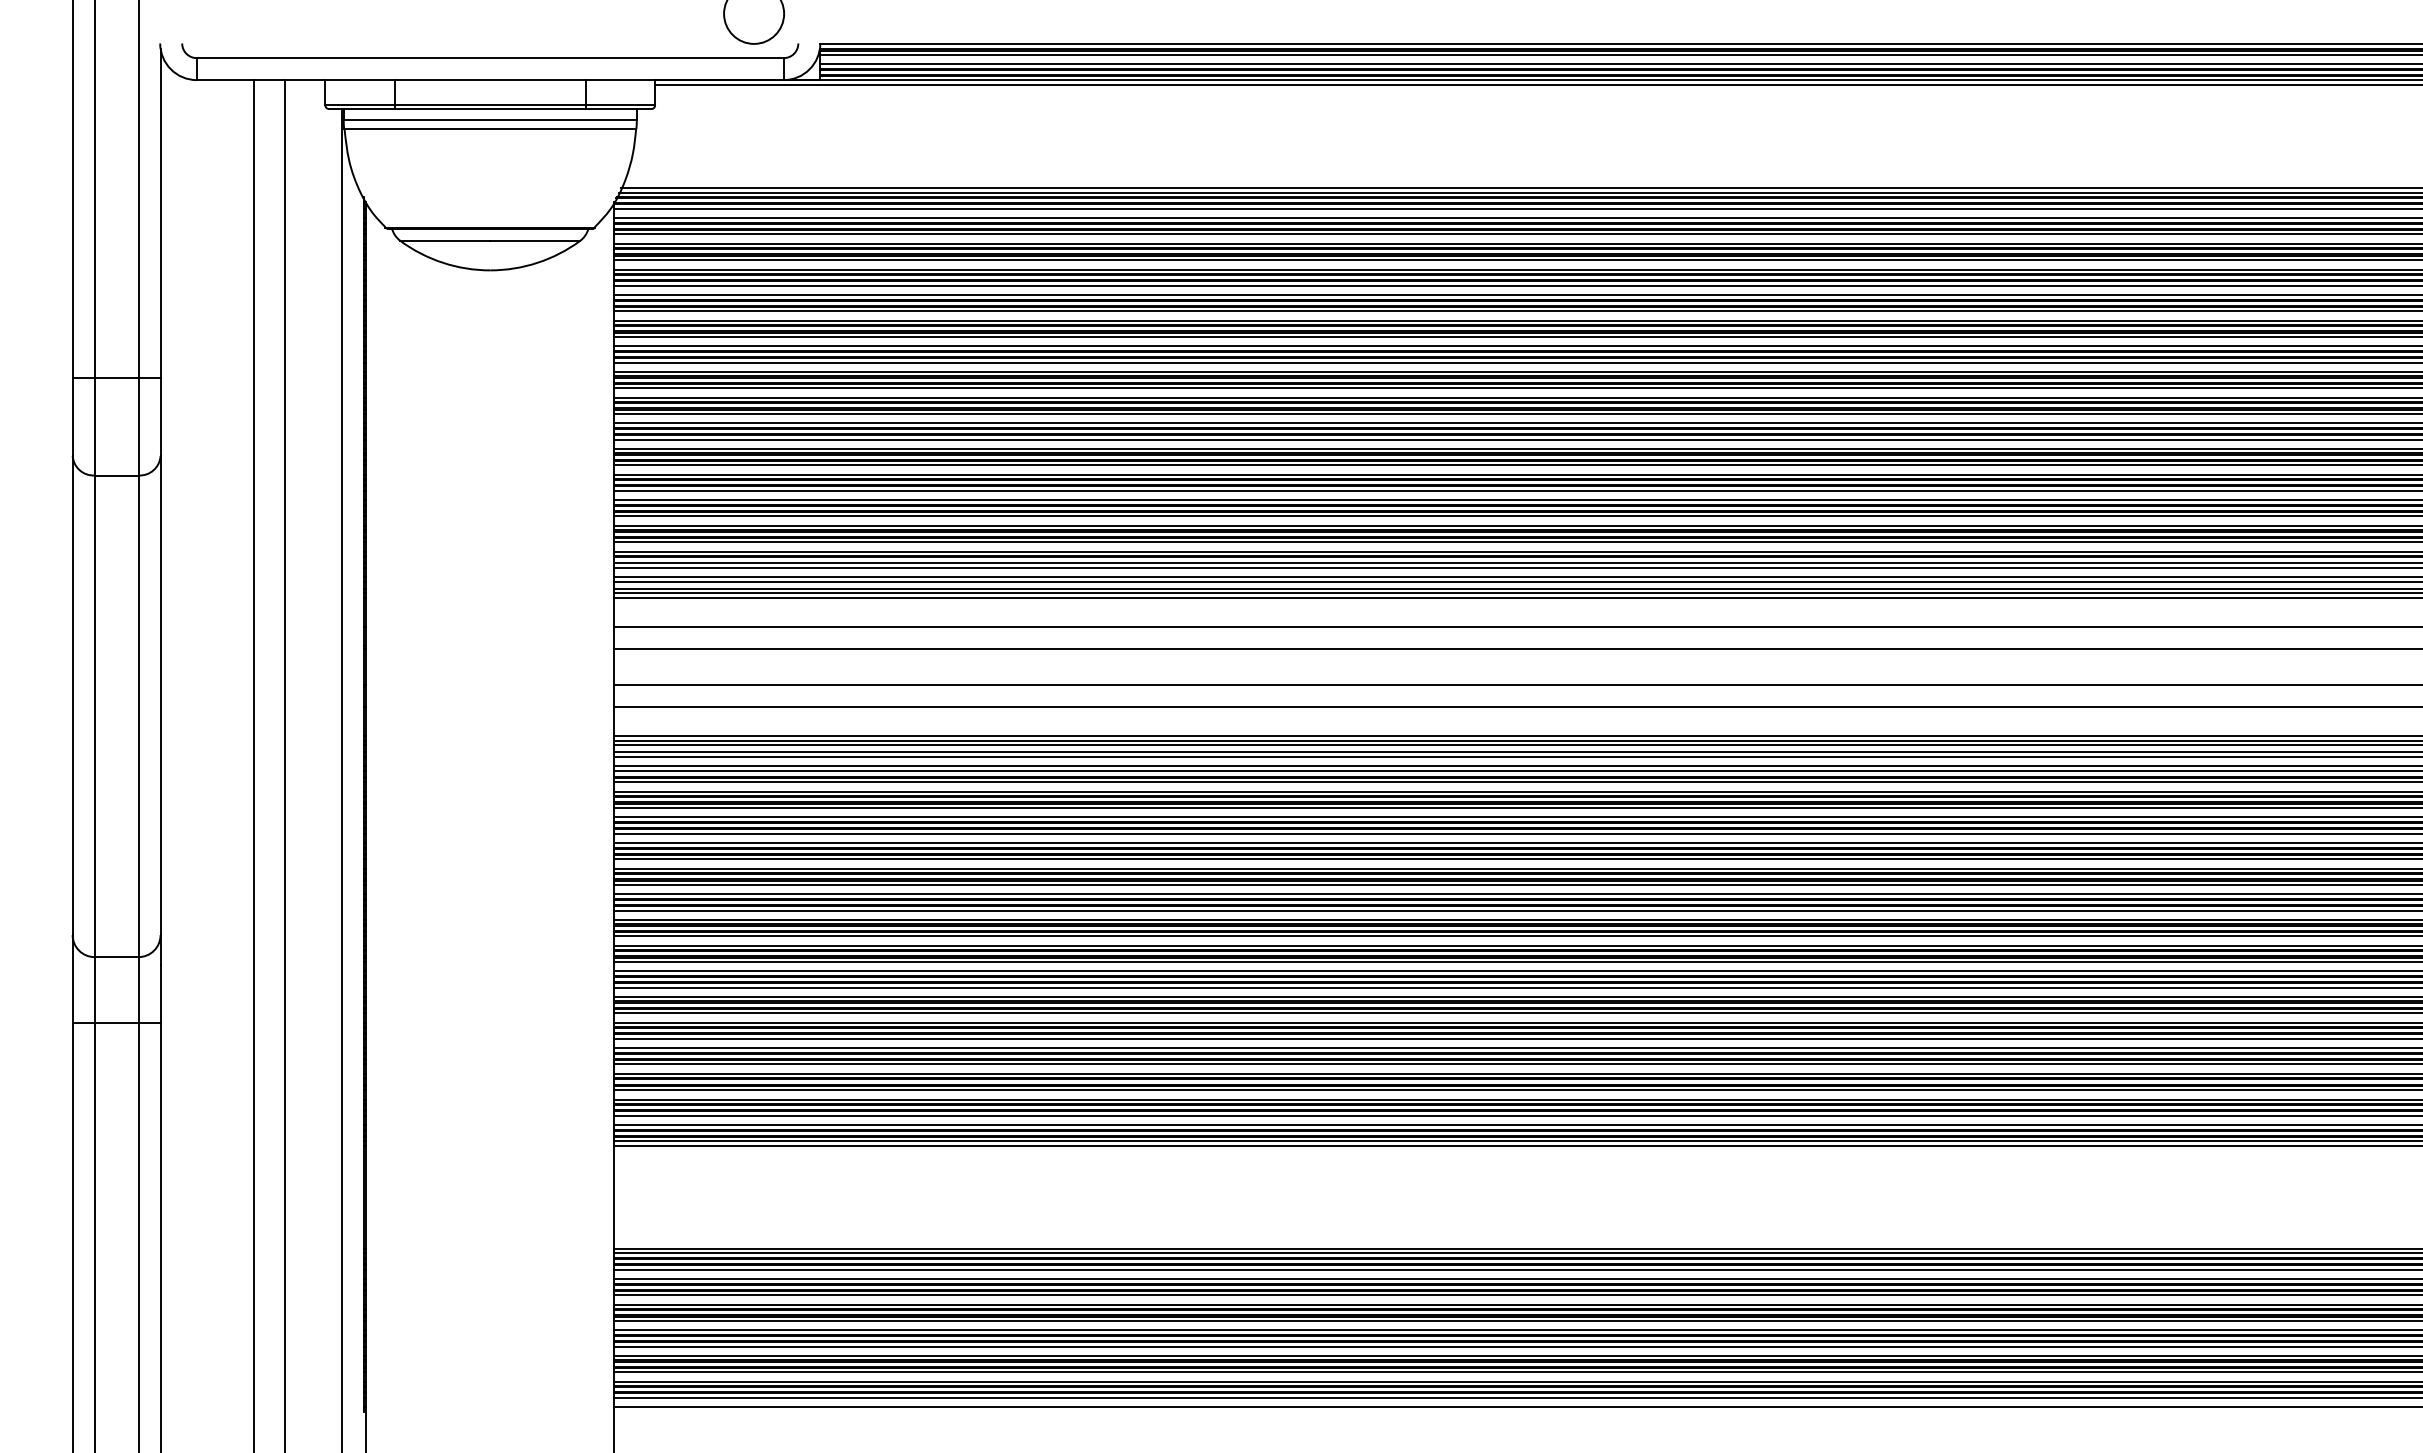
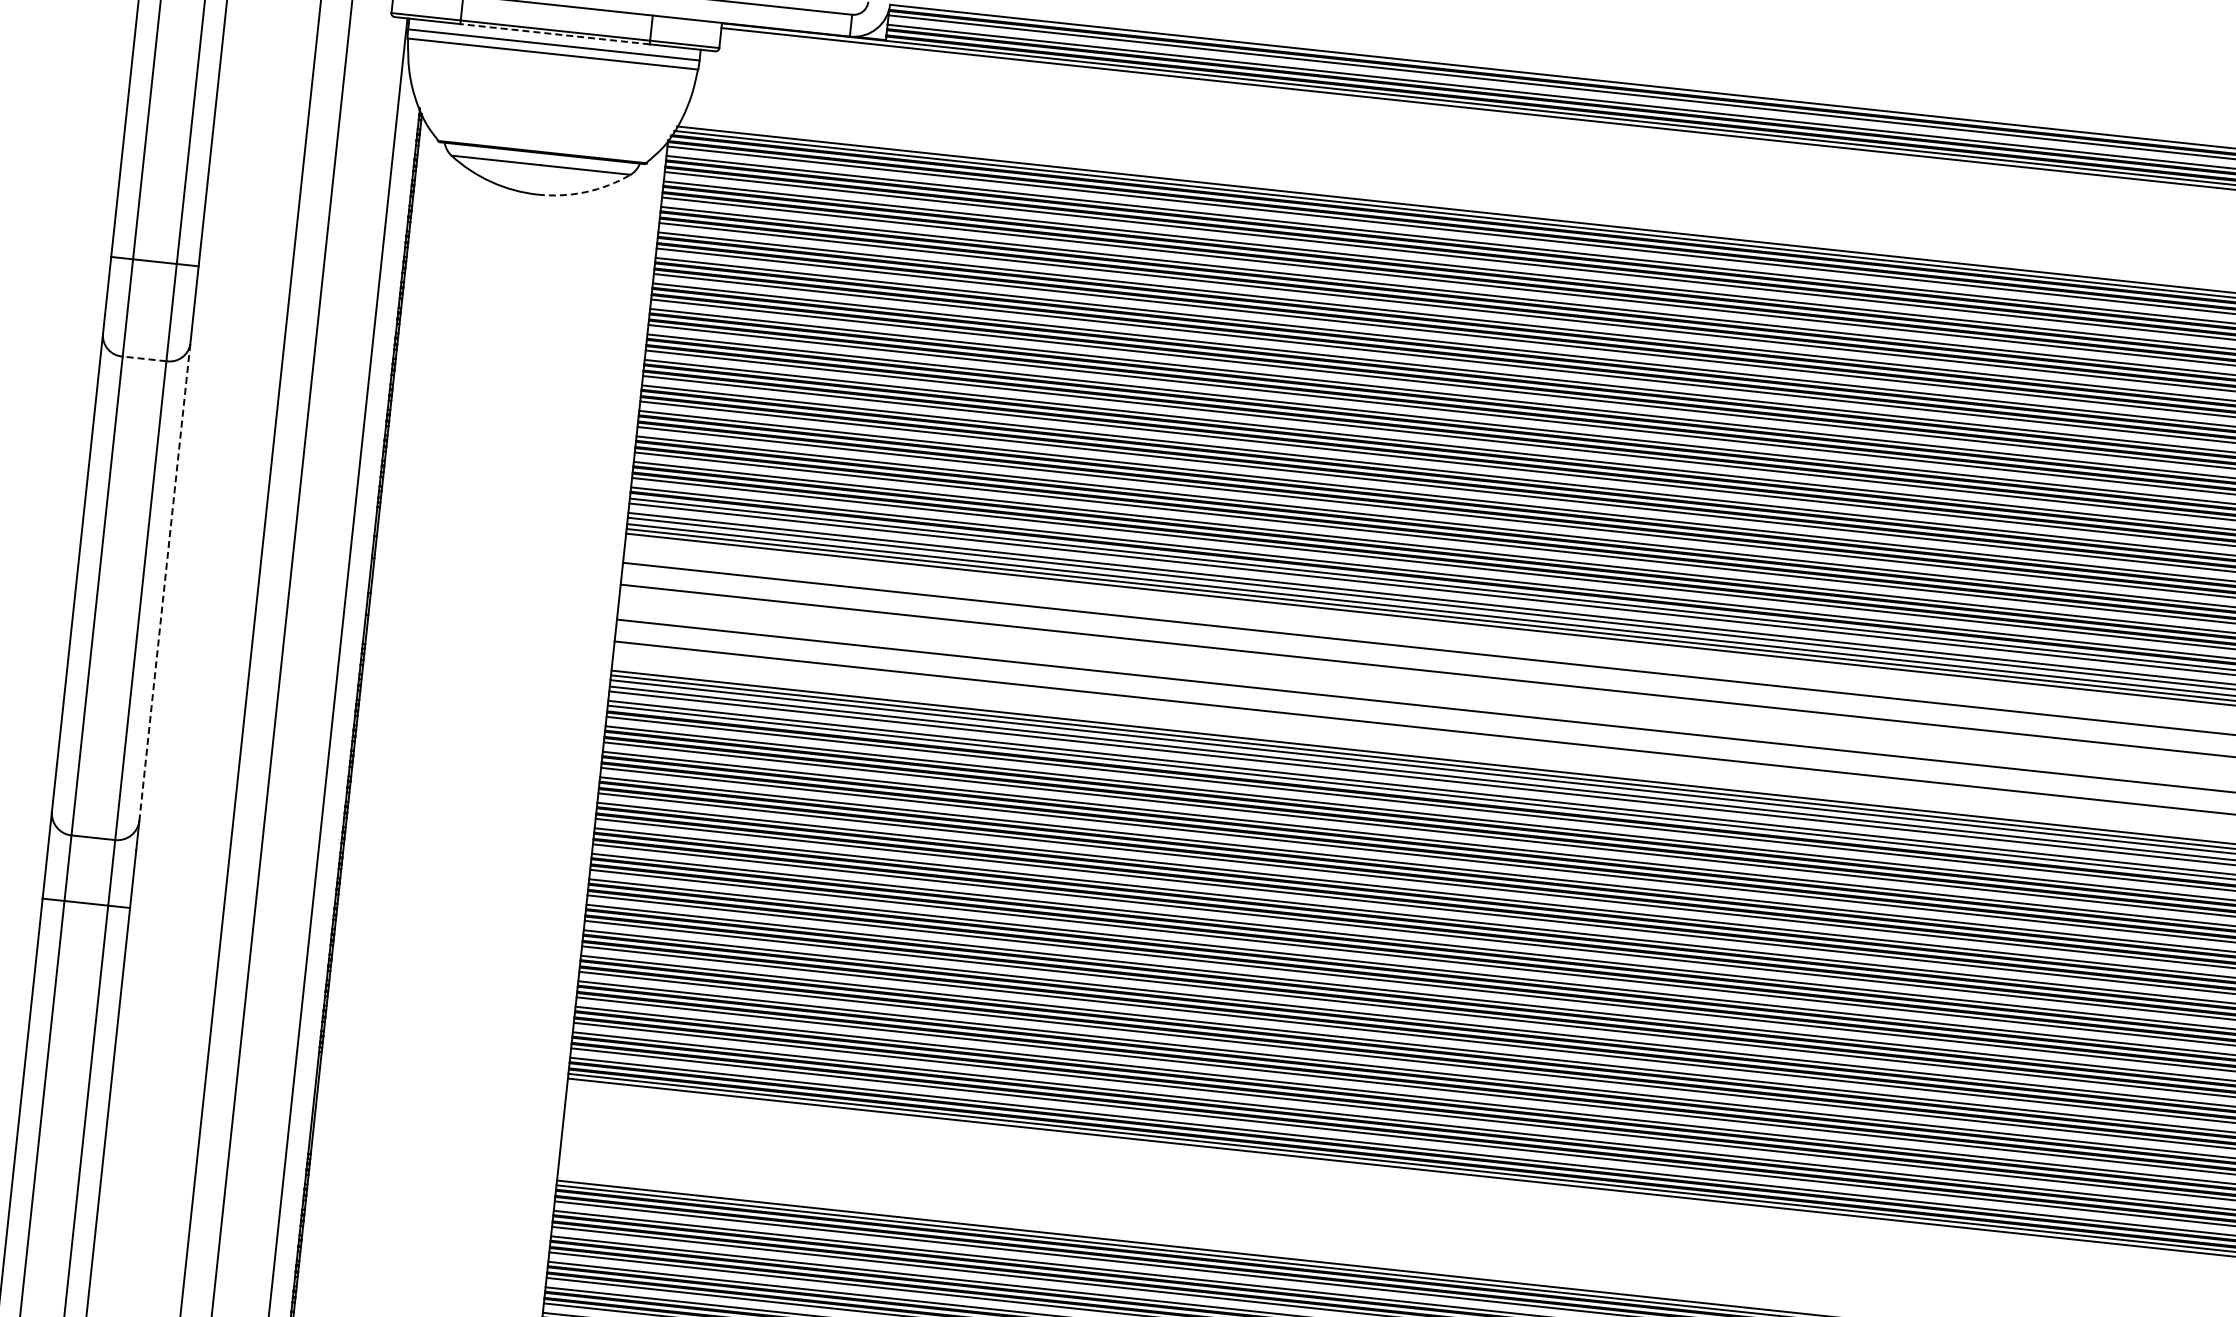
line: (489, 109) -> (554, 34), solid -> dashed
arc: (537, 262) -> (585, 191), solid -> dashed
line: (116, 475) -> (144, 358), solid -> dashed
line: (160, 695) -> (164, 582), solid -> dashed

